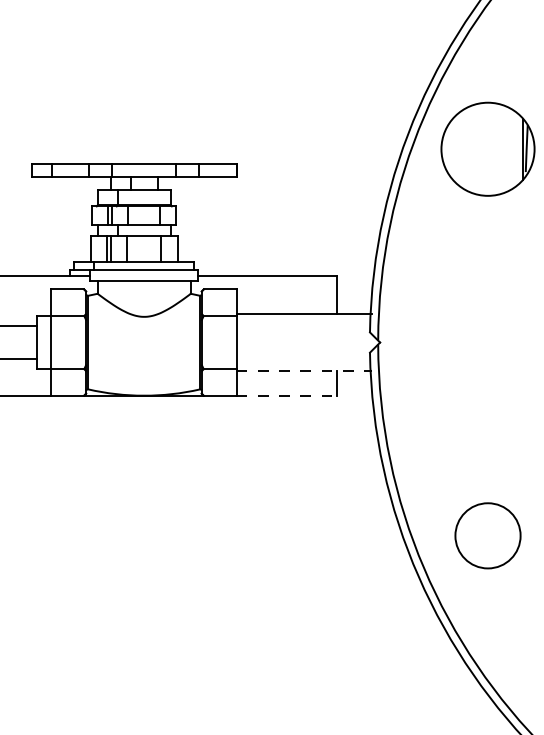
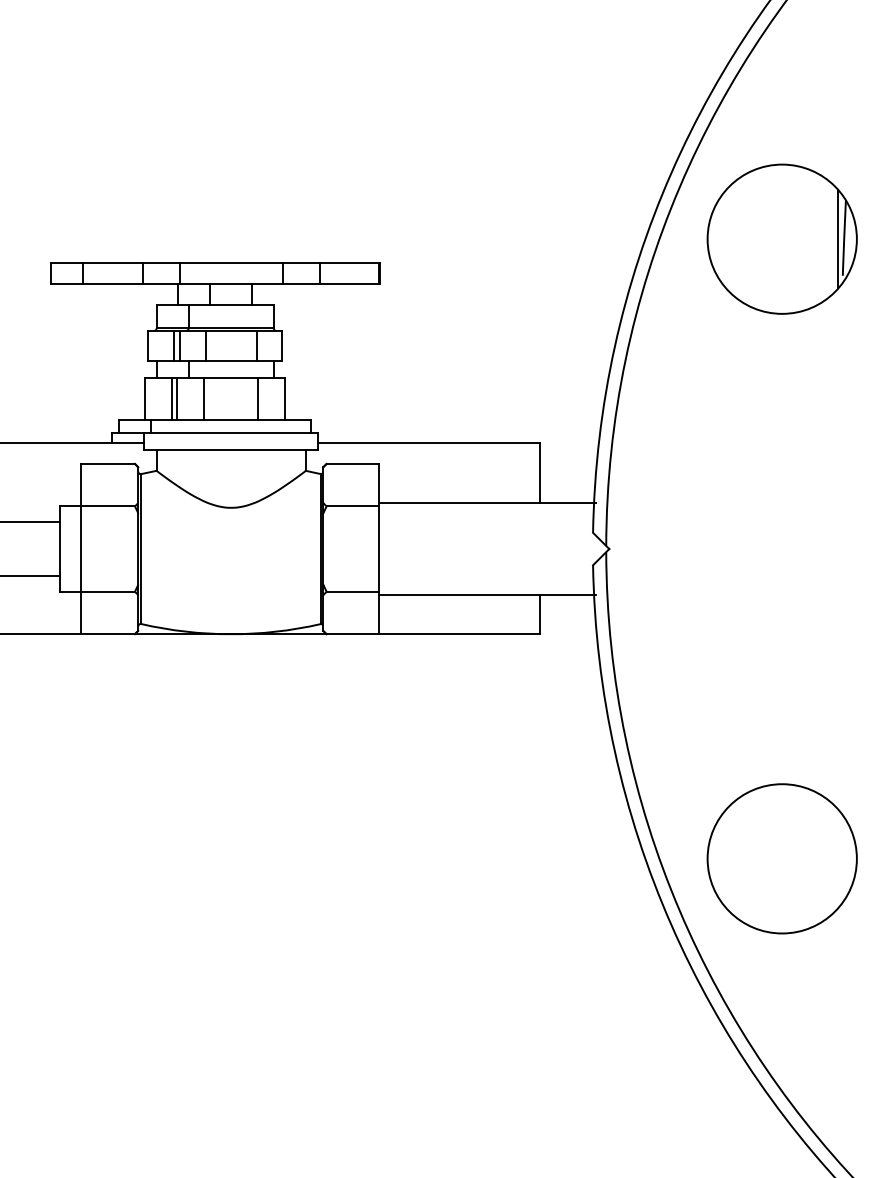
line: (304, 371) -> (488, 595), dashed -> solid
line: (287, 395) -> (460, 633), dashed -> solid
circle: (487, 535) -> (781, 858), size x1.43

